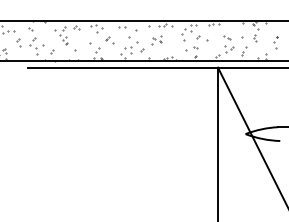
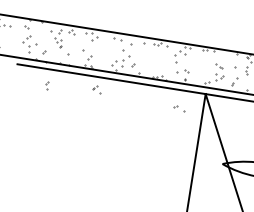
part: (202, 38) -> (179, 109), moved
part: (109, 40) -> (96, 89), moved
part: (156, 40) -> (149, 57), removed
part: (18, 42) -> (46, 85), moved

